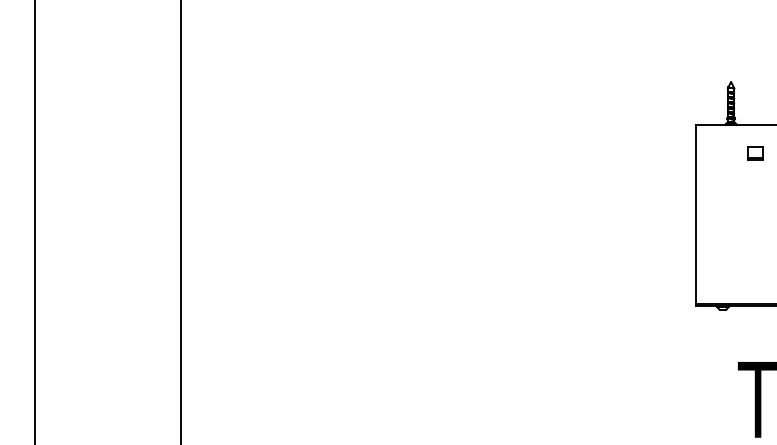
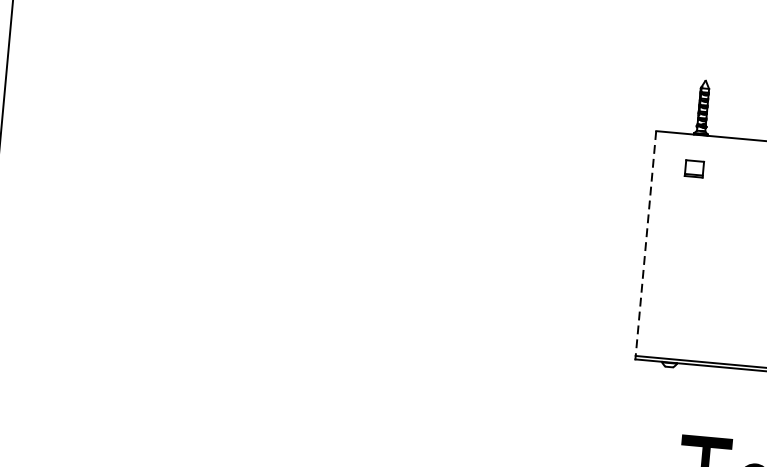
part: (755, 153) -> (694, 169), moved
line: (695, 215) -> (645, 244), solid -> dashed

